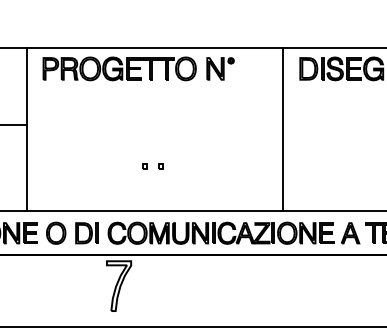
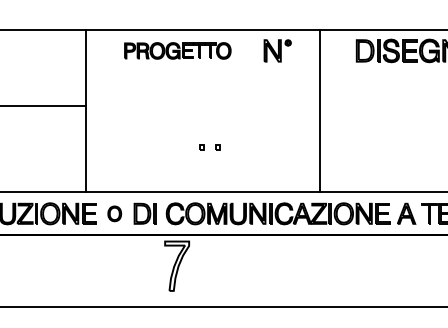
part: (119, 68) -> (177, 50), size x0.7
line: (283, 130) -> (320, 111), moved
part: (55, 232) -> (114, 213), size x0.7

